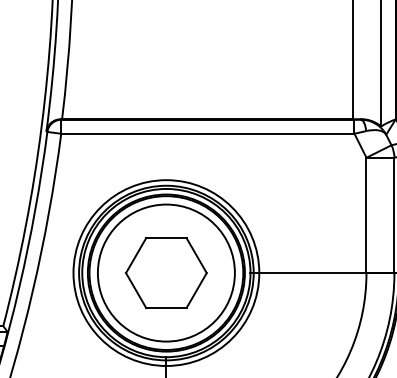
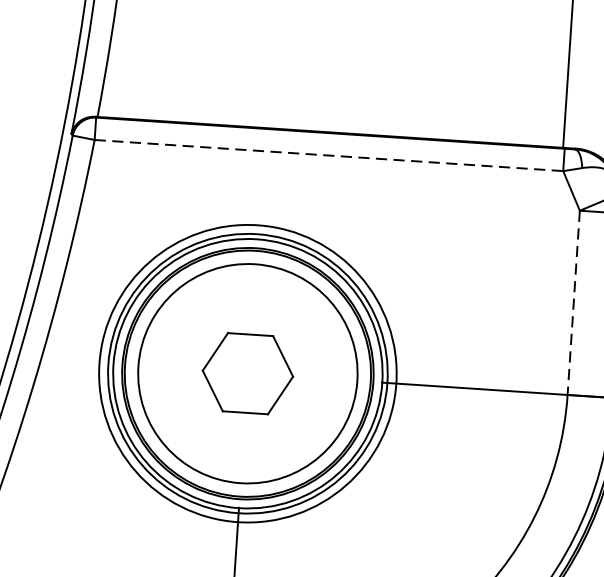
line: (207, 133) -> (328, 155), solid -> dashed
line: (366, 215) -> (573, 302), solid -> dashed
part: (166, 272) -> (248, 372), size x0.7

